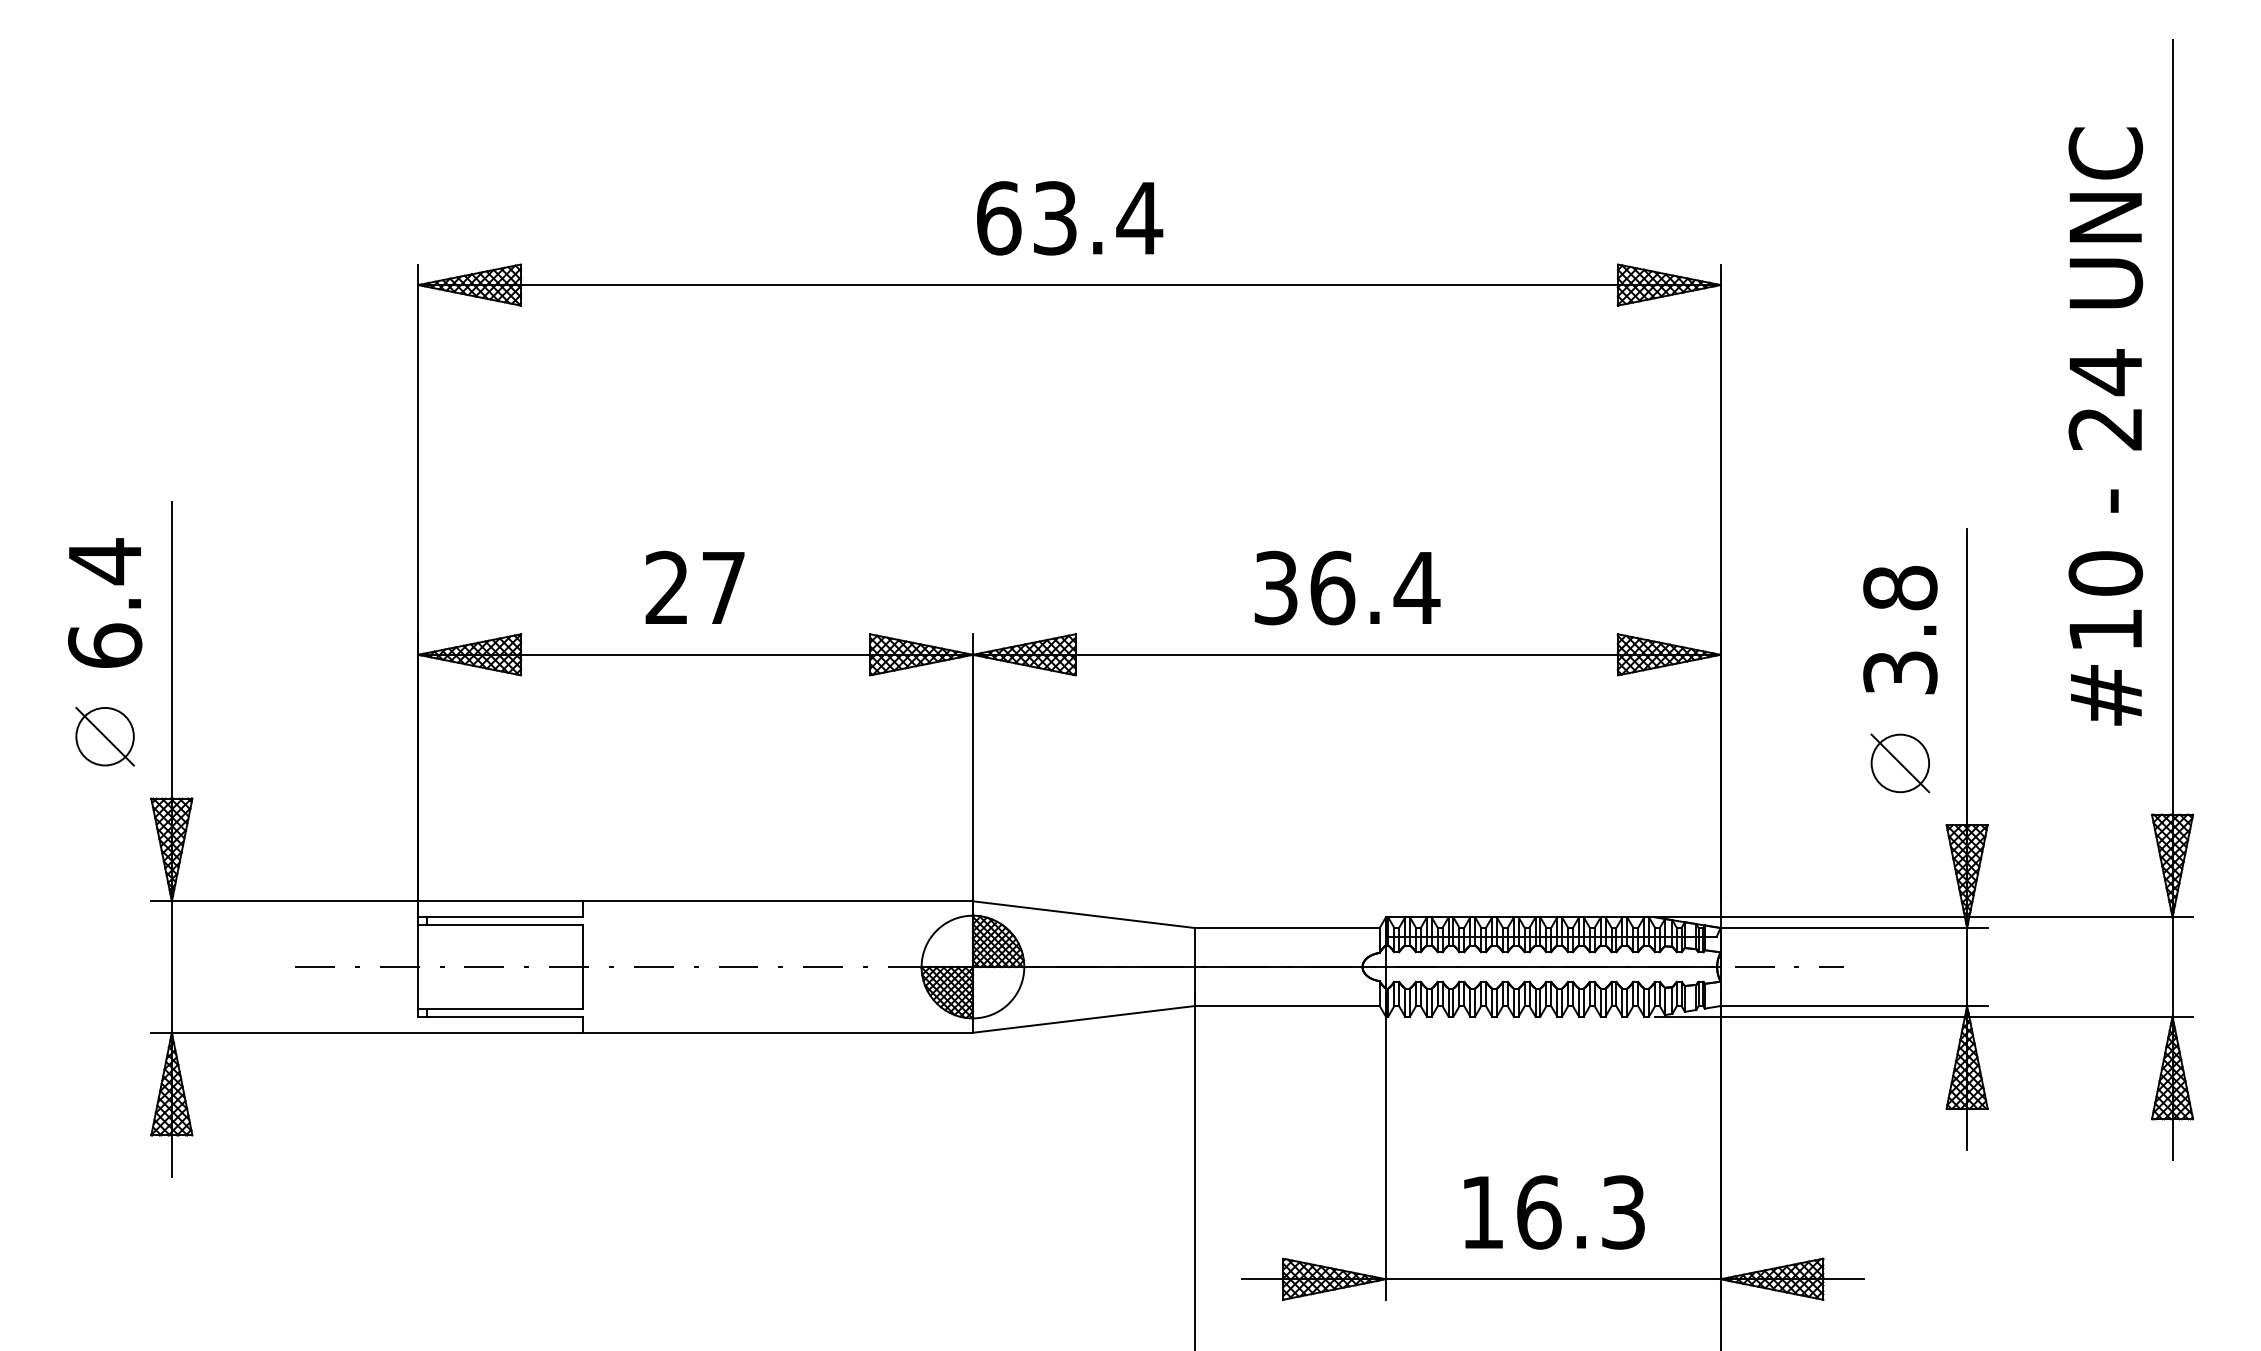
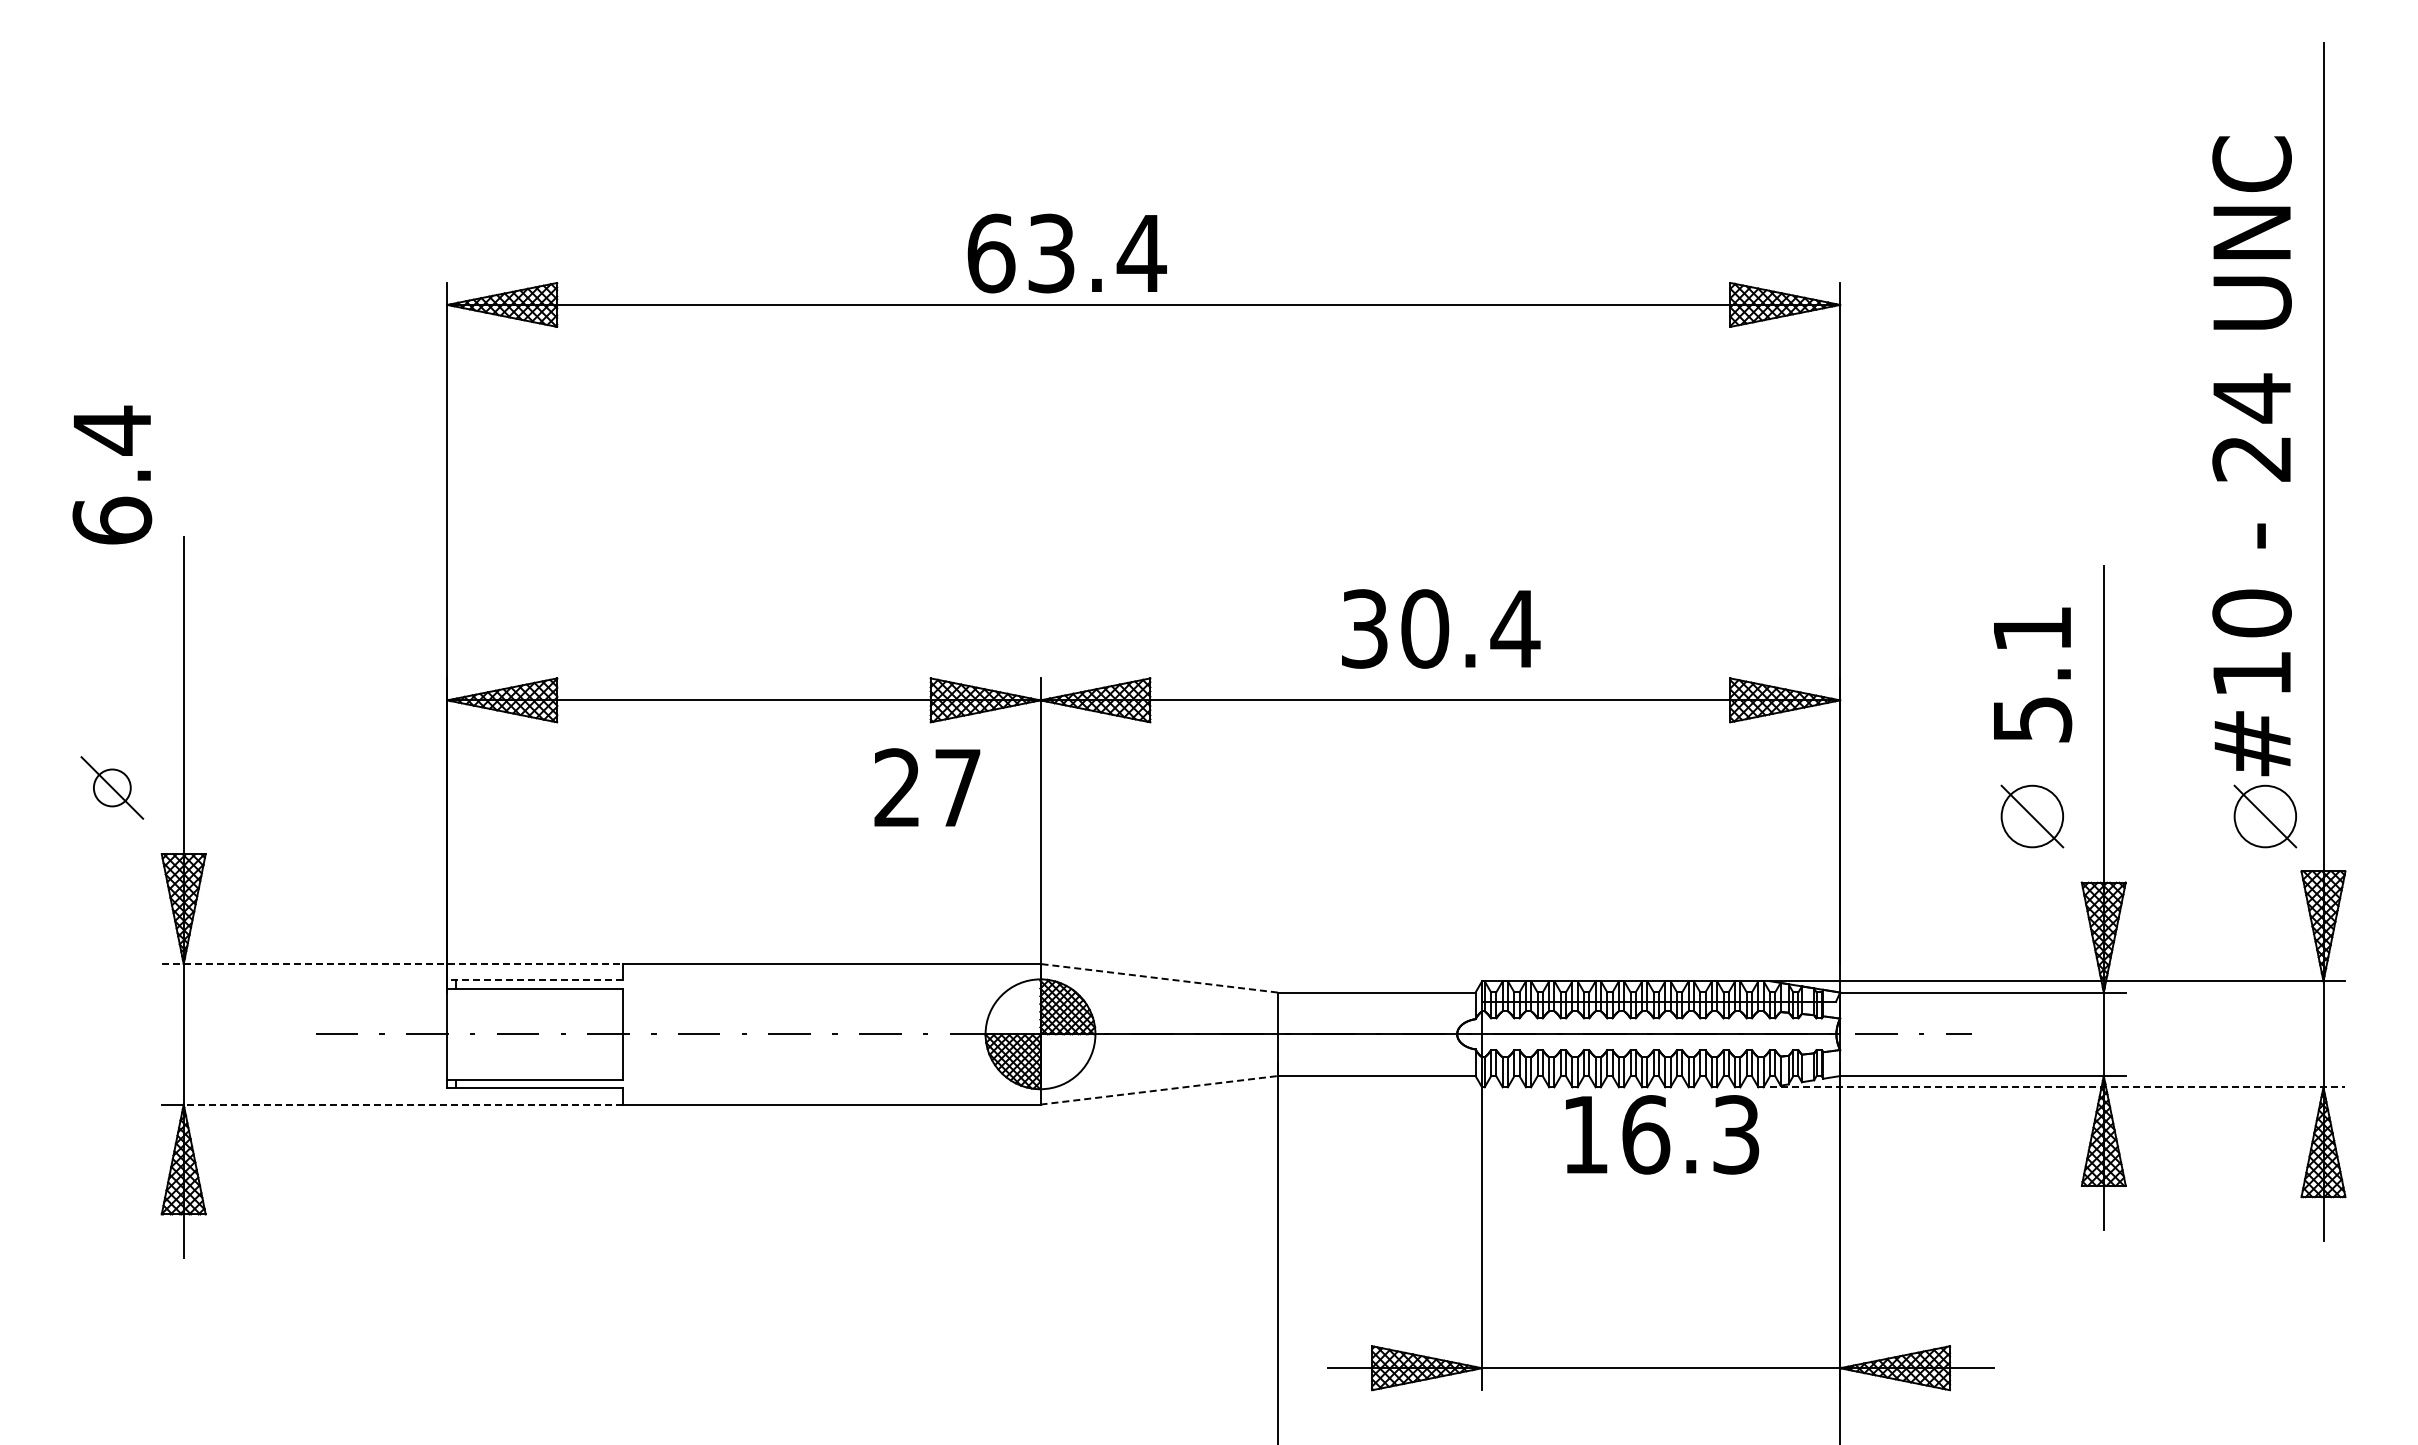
text: (1069, 218) -> (1066, 253), moved
text: (695, 587) -> (927, 787), moved
text: (1332, 587) -> (1425, 628), 36.4 -> 30.4
text: (105, 602) -> (112, 474), moved
text: (1900, 629) -> (2032, 673), 3.8 -> 5.1
circle: (105, 736) -> (112, 787), size x0.6
part: (2118, 763) -> (2265, 816), added
line: (367, 901) -> (392, 964), solid -> dashed
line: (1083, 914) -> (1158, 978), solid -> dashed
line: (500, 916) -> (535, 980), solid -> dashed
line: (1923, 1016) -> (2057, 1087), solid -> dashed
line: (1084, 1019) -> (1159, 1090), solid -> dashed
line: (377, 1032) -> (403, 1104), solid -> dashed
text: (1554, 1212) -> (1662, 1134), moved

